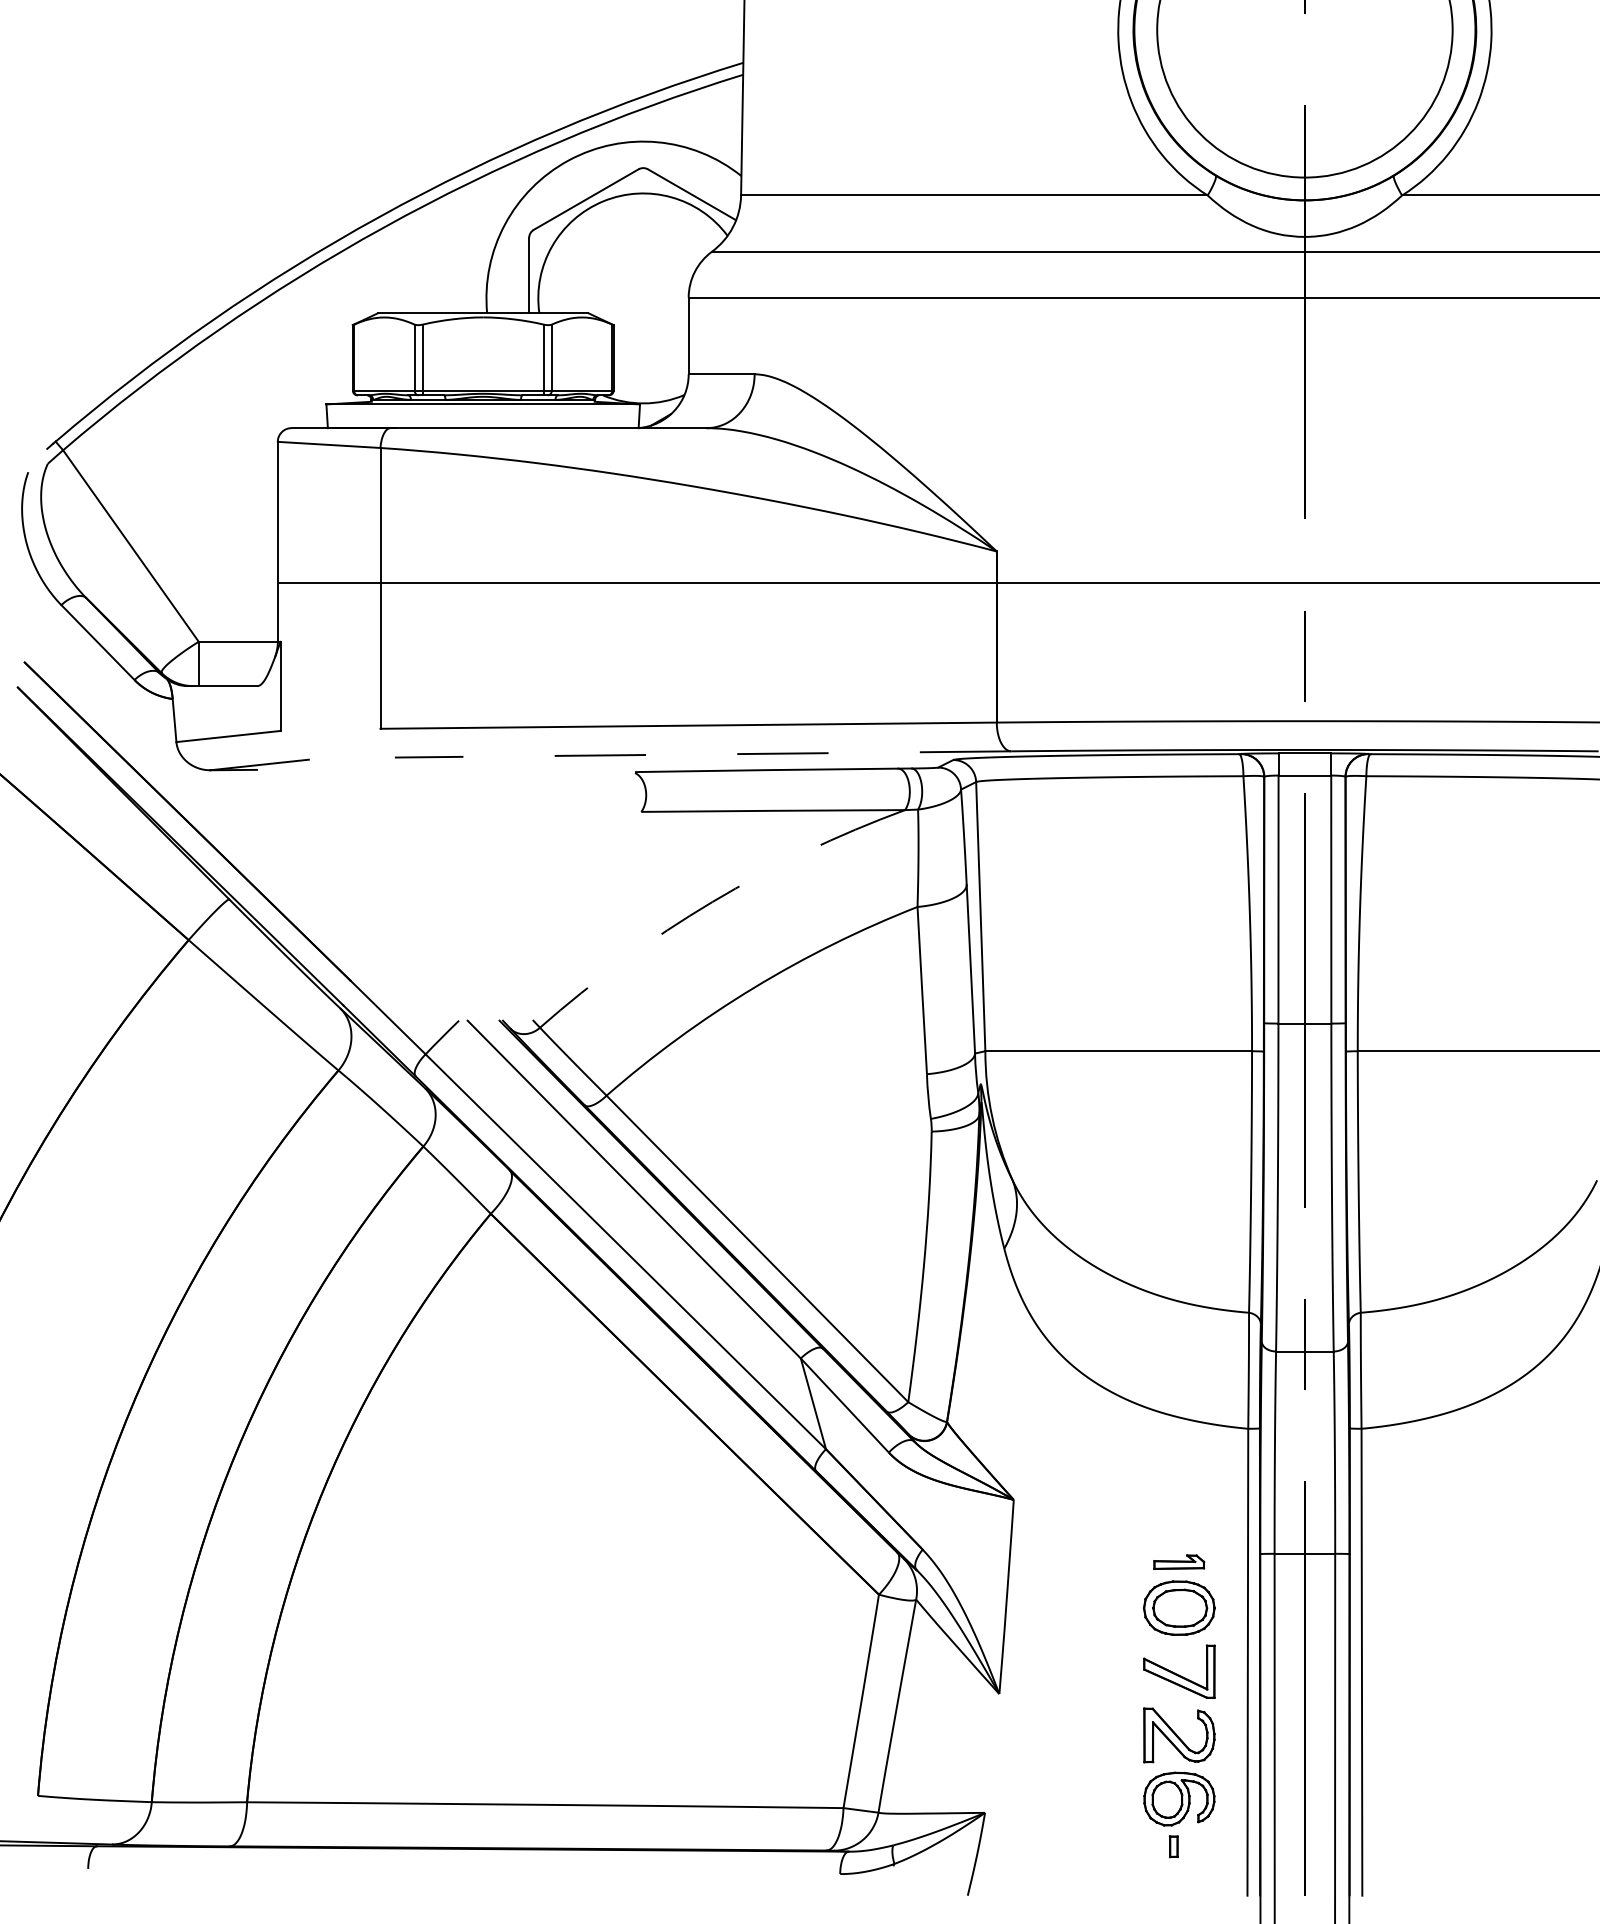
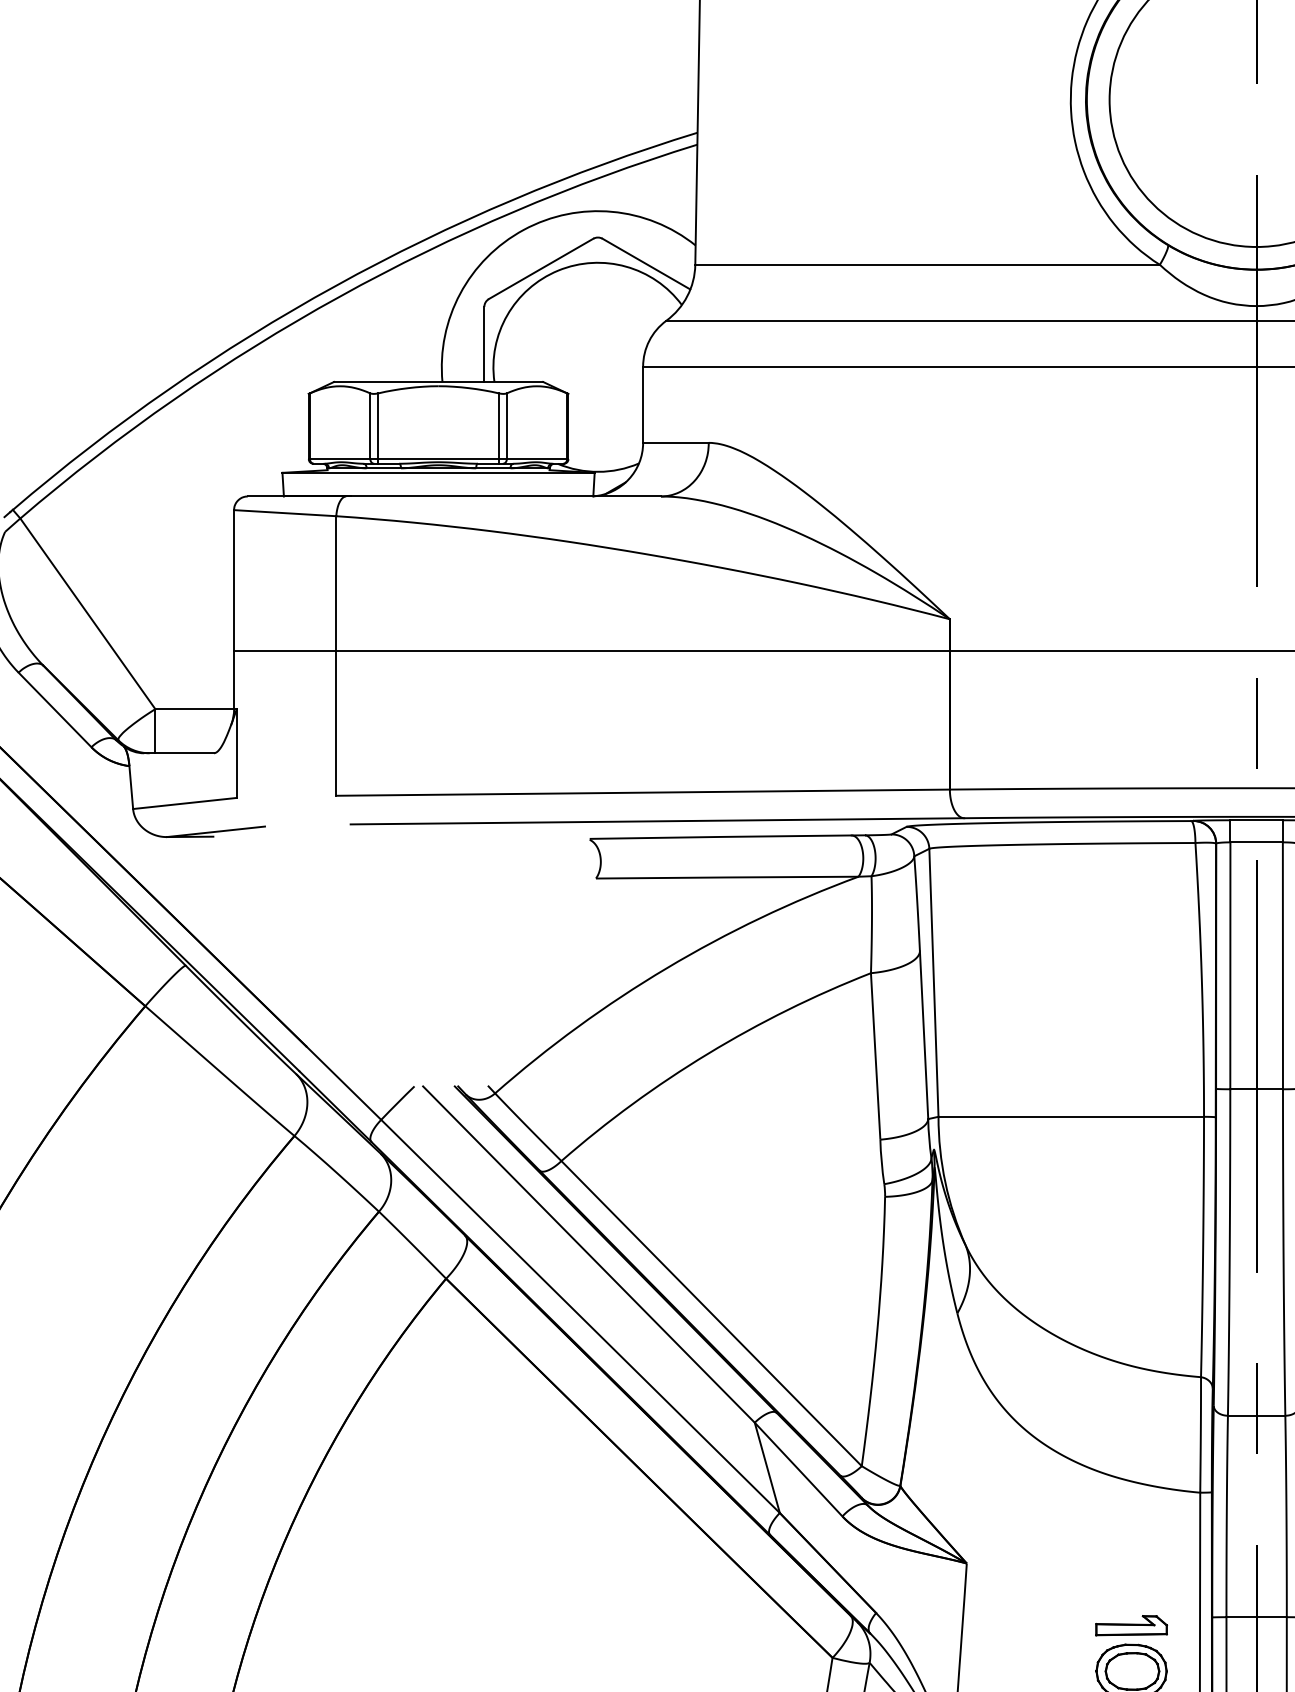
line: (702, 754) -> (656, 821), dashed -> solid
arc: (712, 902) -> (666, 968), dashed -> solid
part: (1178, 1561) -> (1130, 1624), size x1.43

